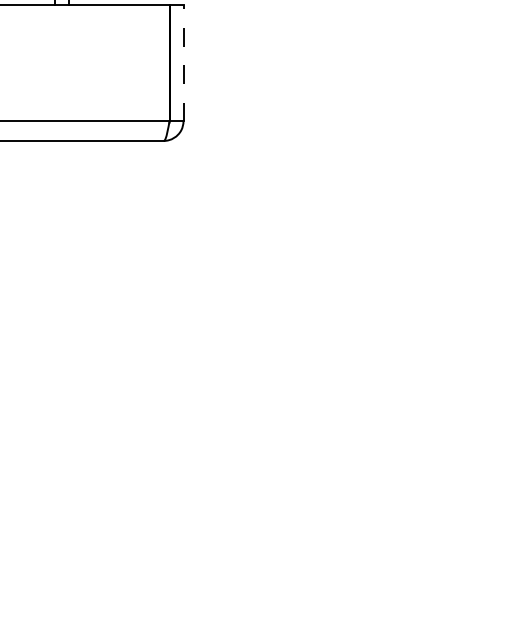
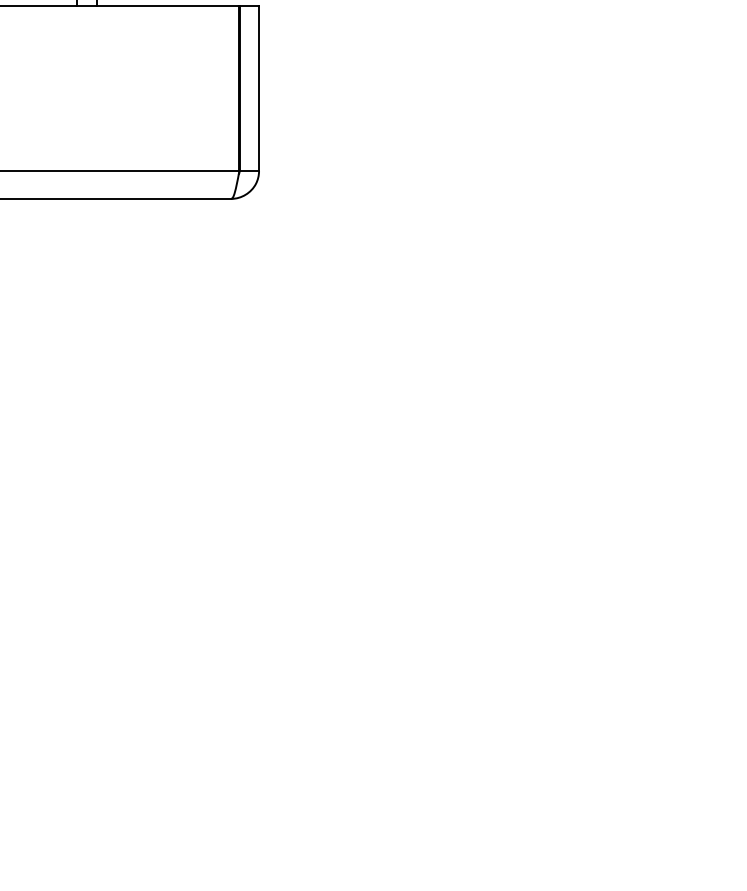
line: (183, 62) -> (259, 88), dashed -> solid

